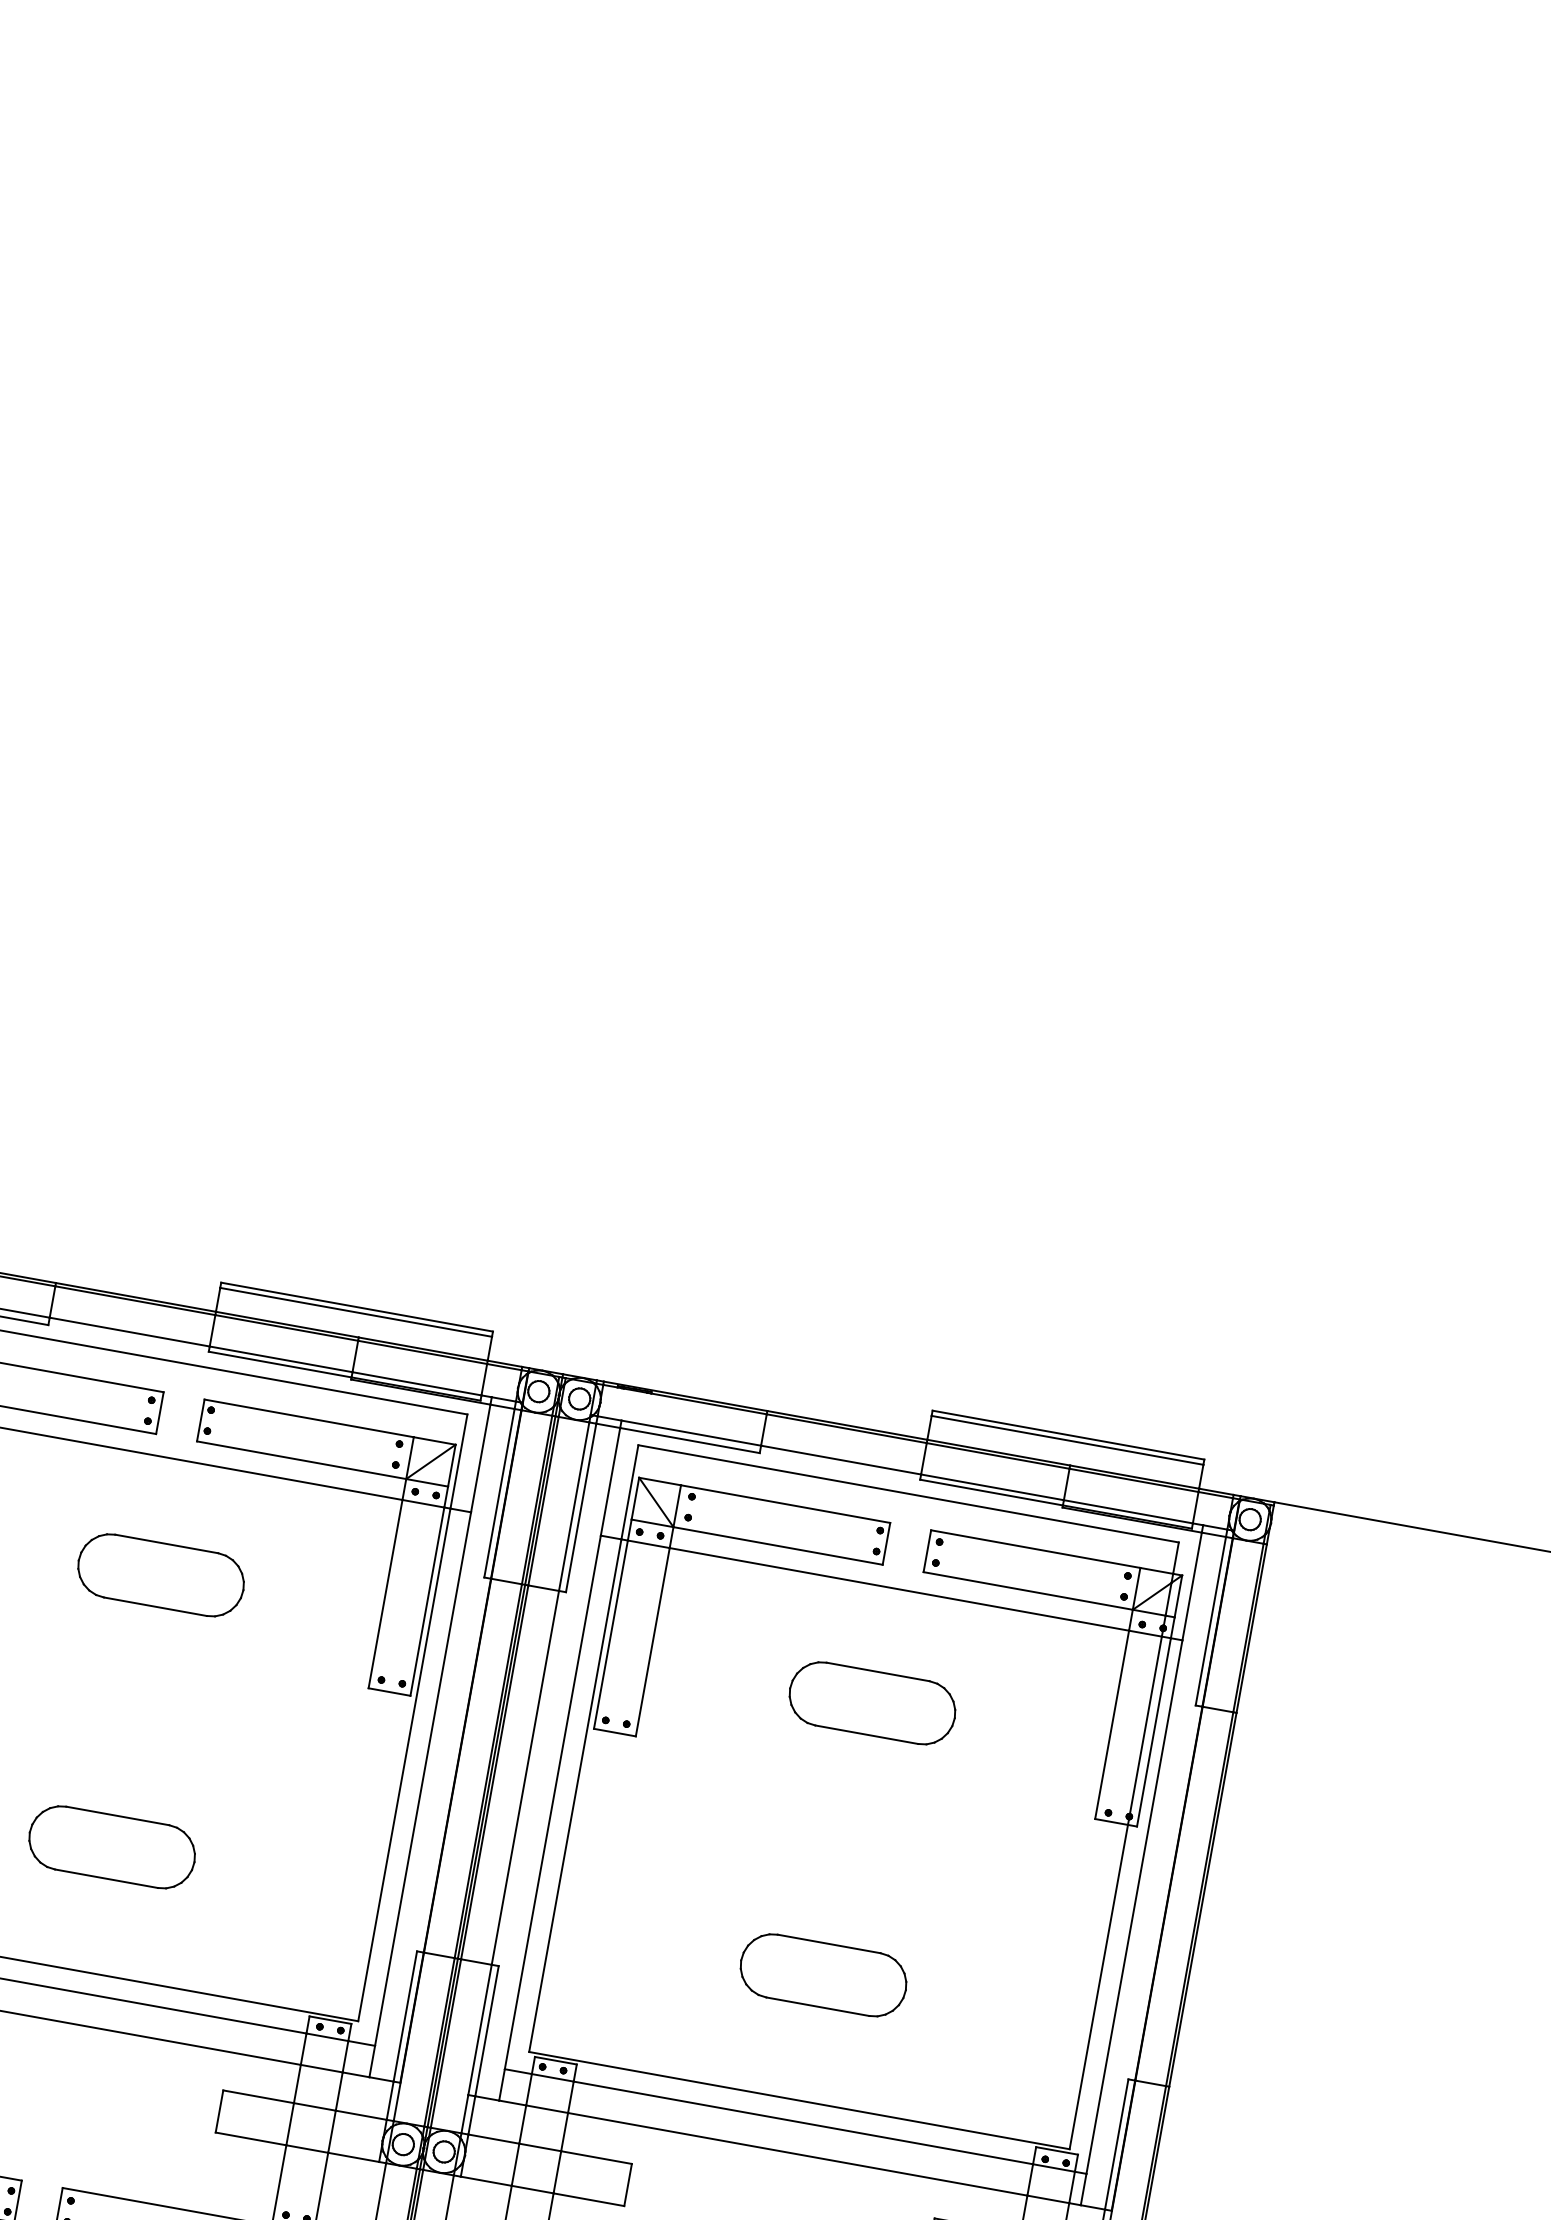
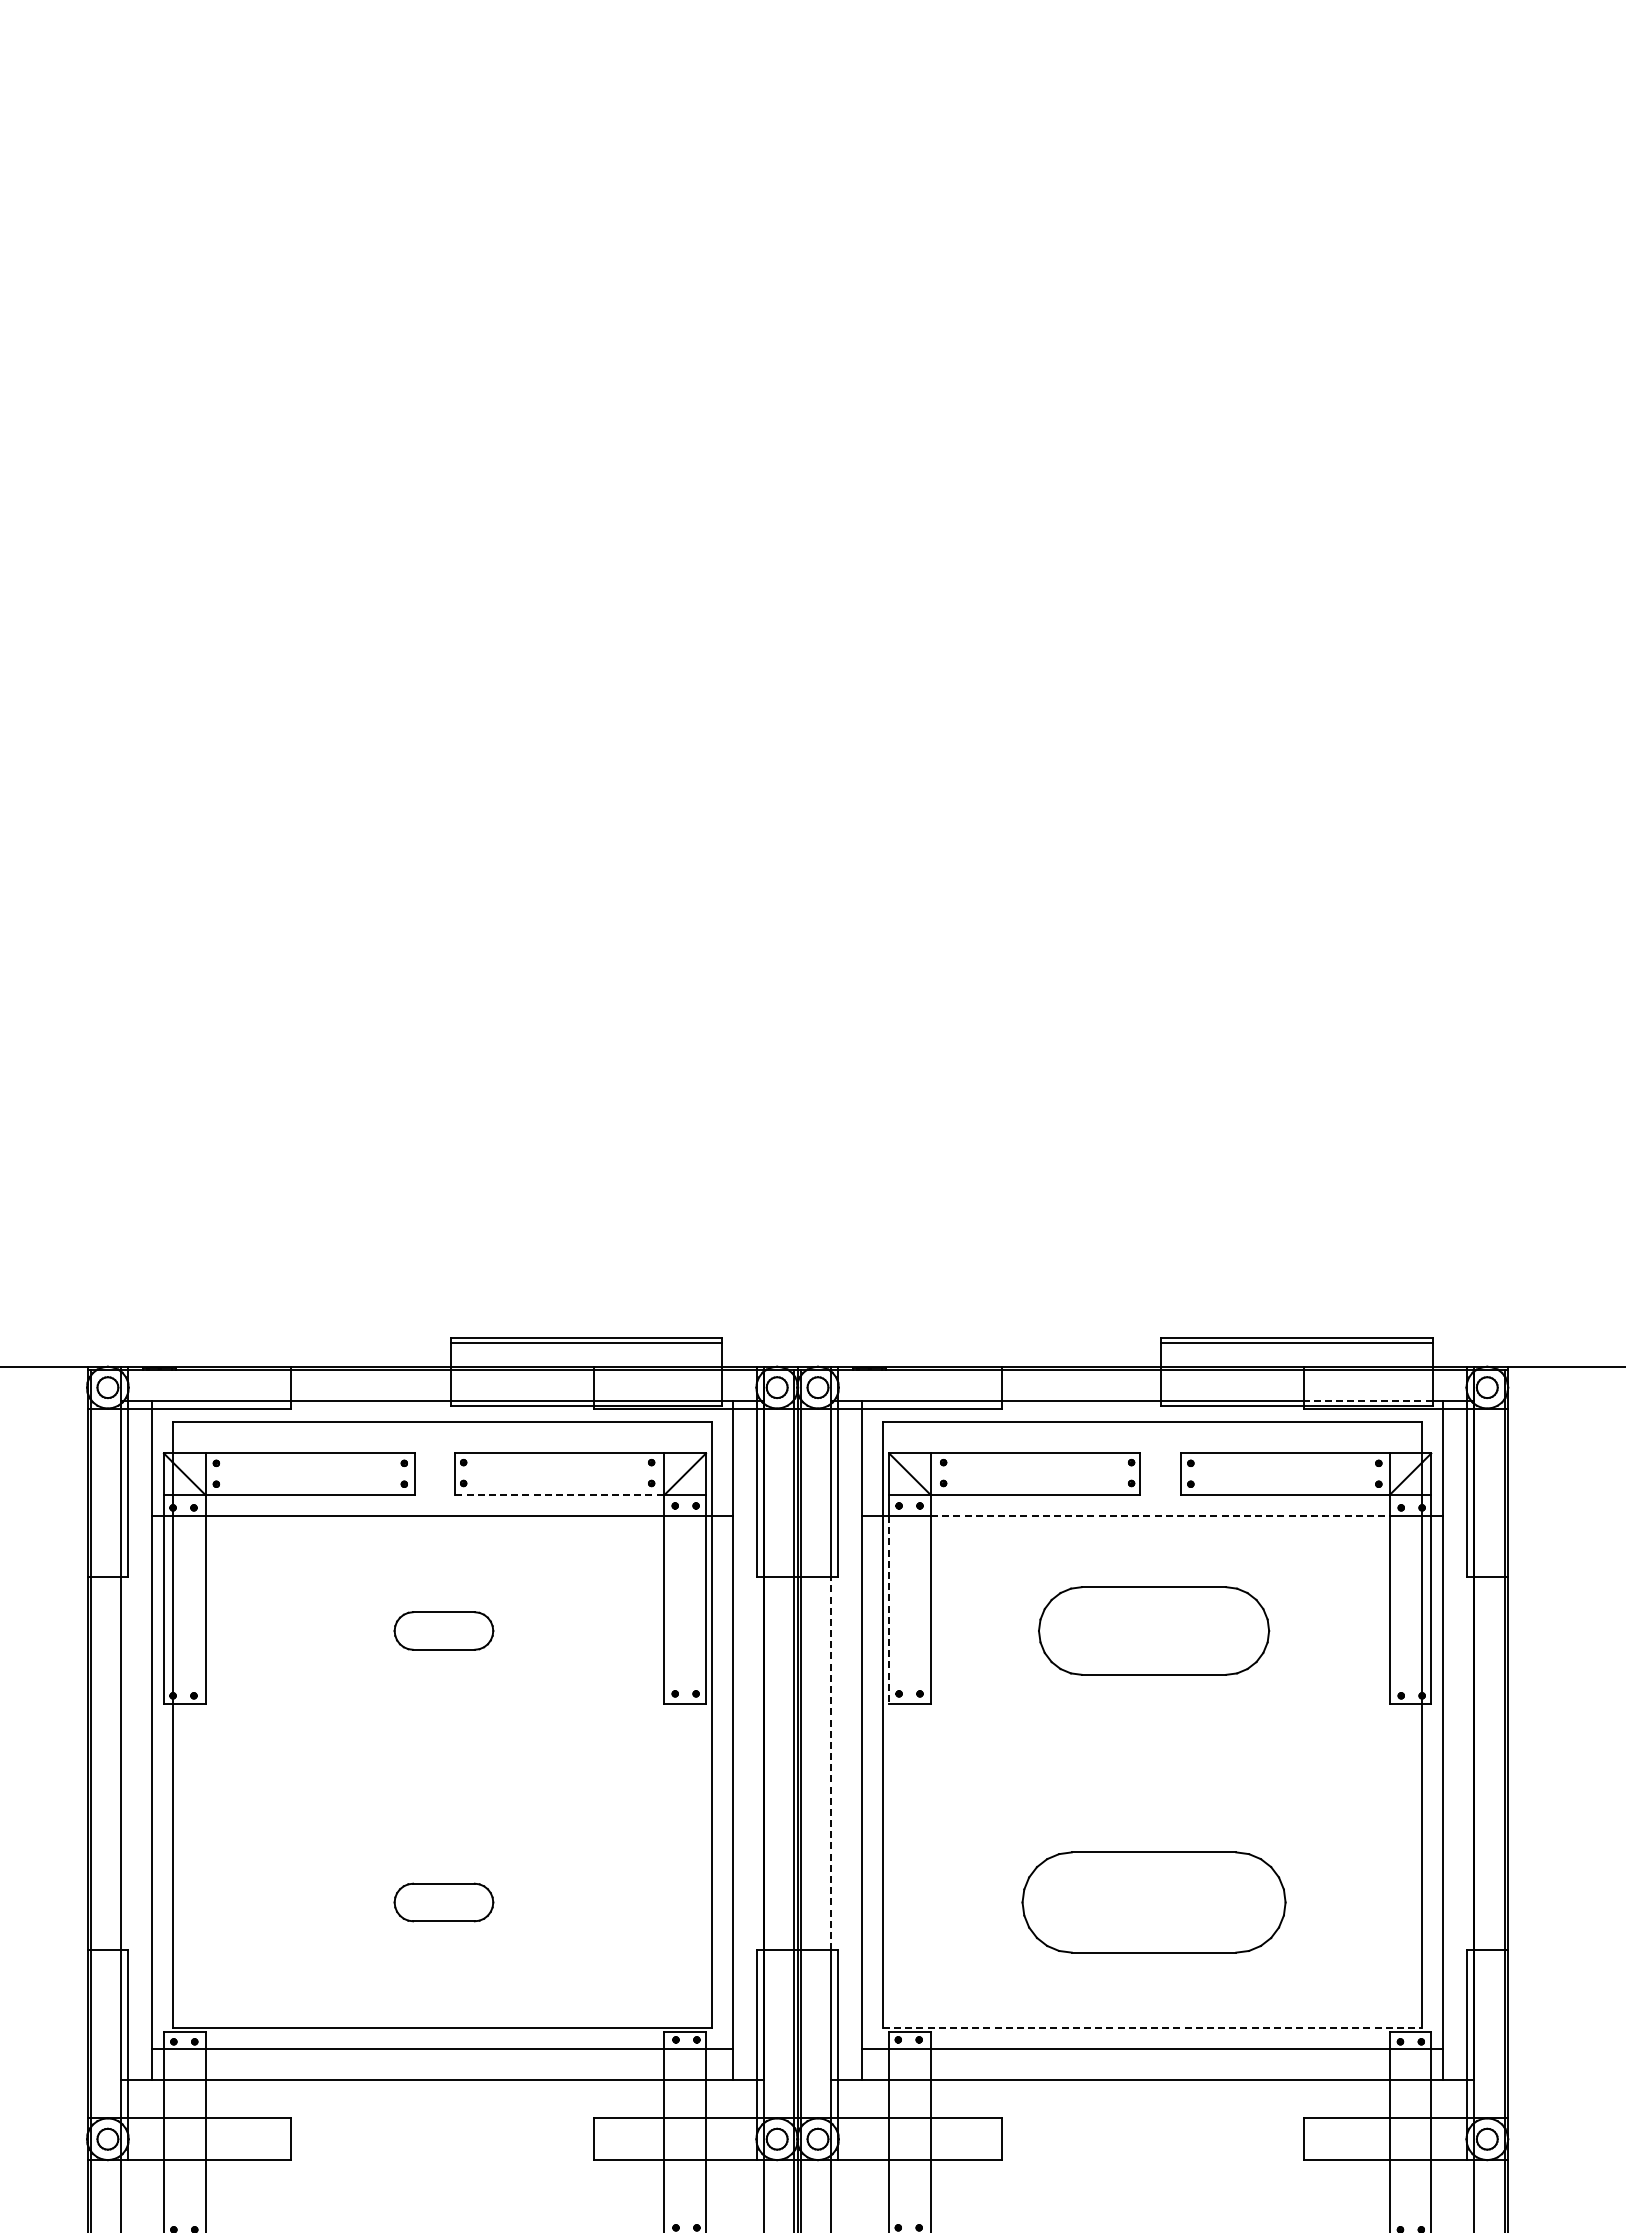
line: (302, 1460) -> (560, 1495), solid -> dashed
line: (1127, 1511) -> (1367, 1401), solid -> dashed
part: (160, 1574) -> (443, 1630), size x0.6
line: (899, 1589) -> (1160, 1516), solid -> dashed
line: (611, 1635) -> (889, 1610), solid -> dashed
part: (872, 1702) -> (1153, 1630), size x1.4
line: (525, 1777) -> (831, 1763), solid -> dashed
part: (111, 1847) -> (443, 1902), size x0.6
part: (822, 1975) -> (1153, 1902), size x1.6
line: (799, 2100) -> (1152, 2027), solid -> dashed

